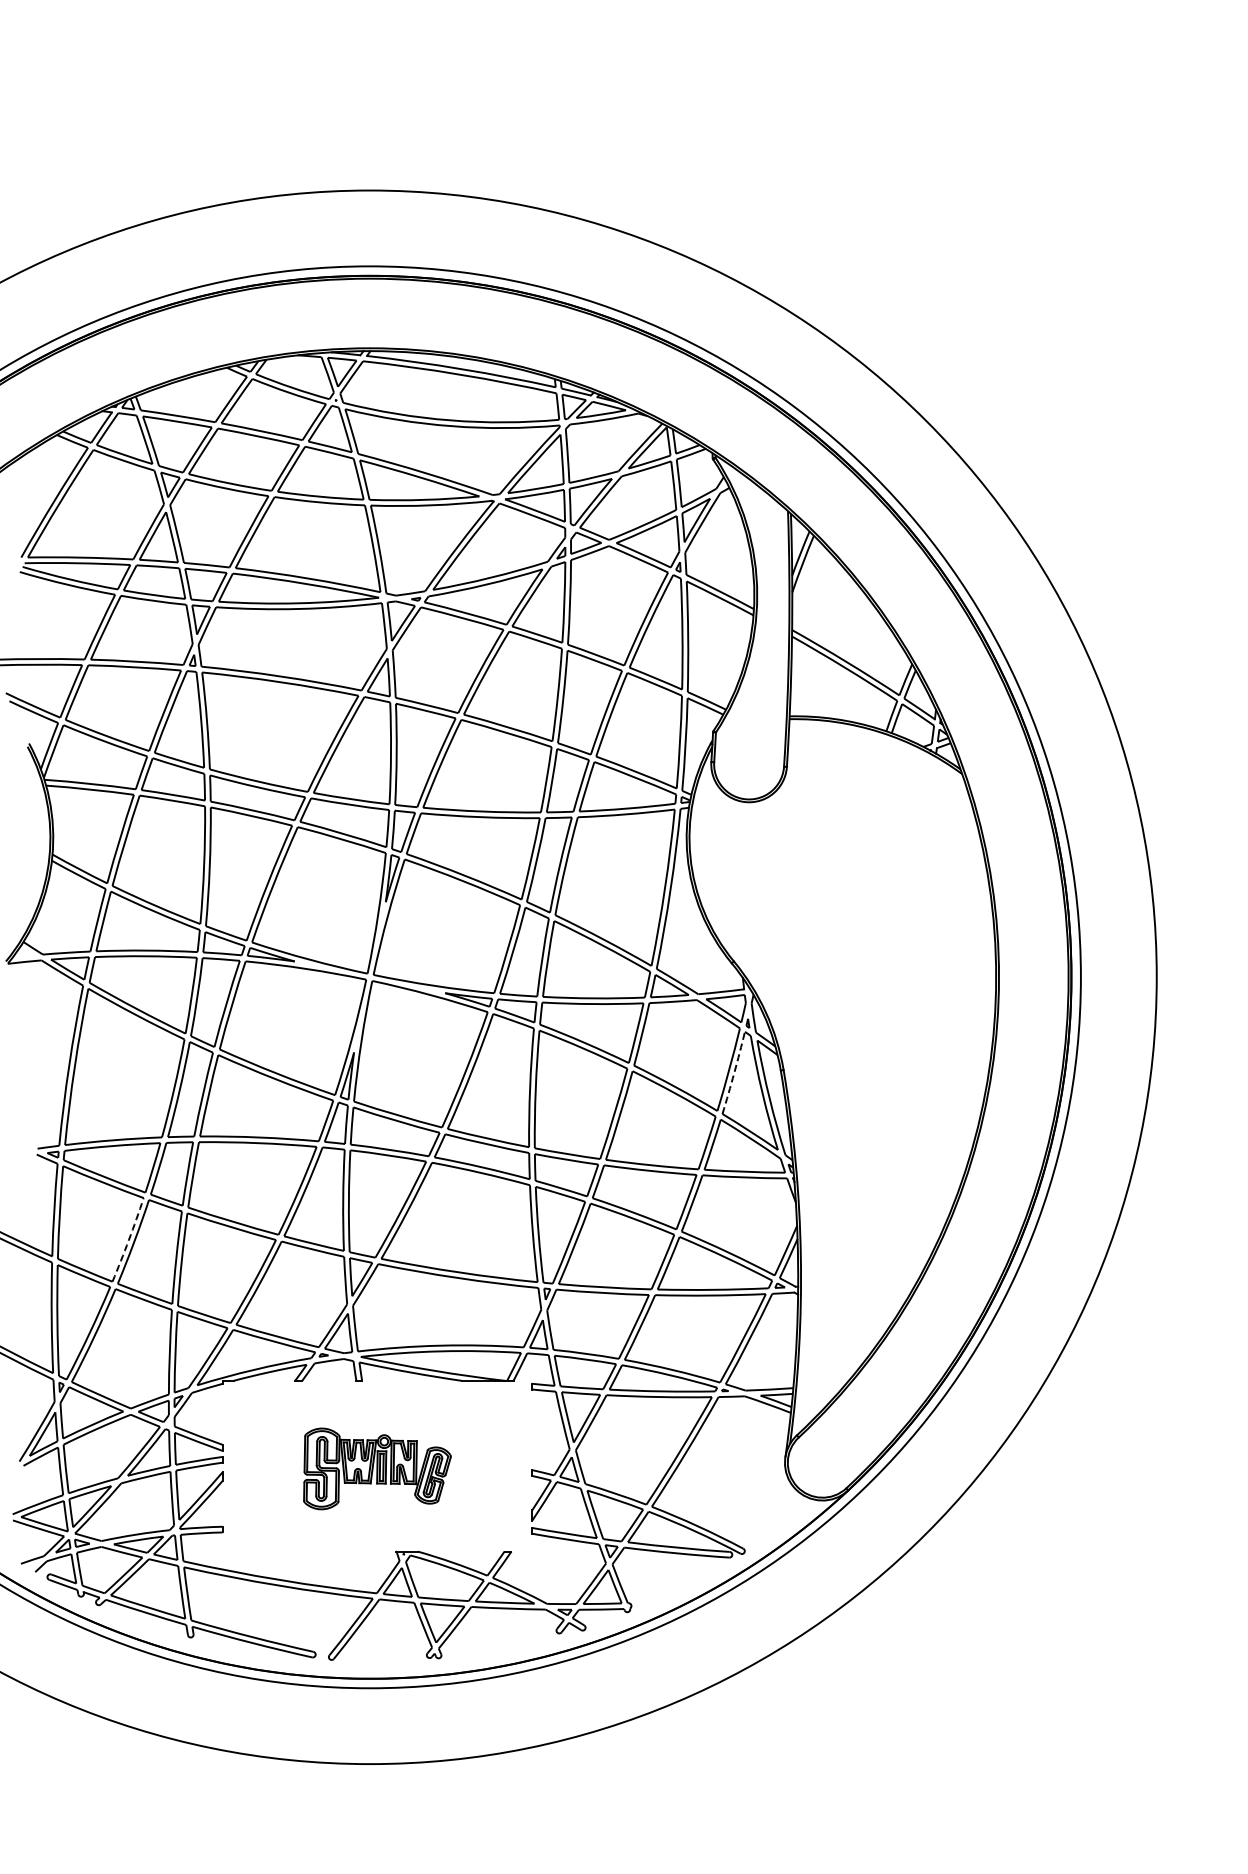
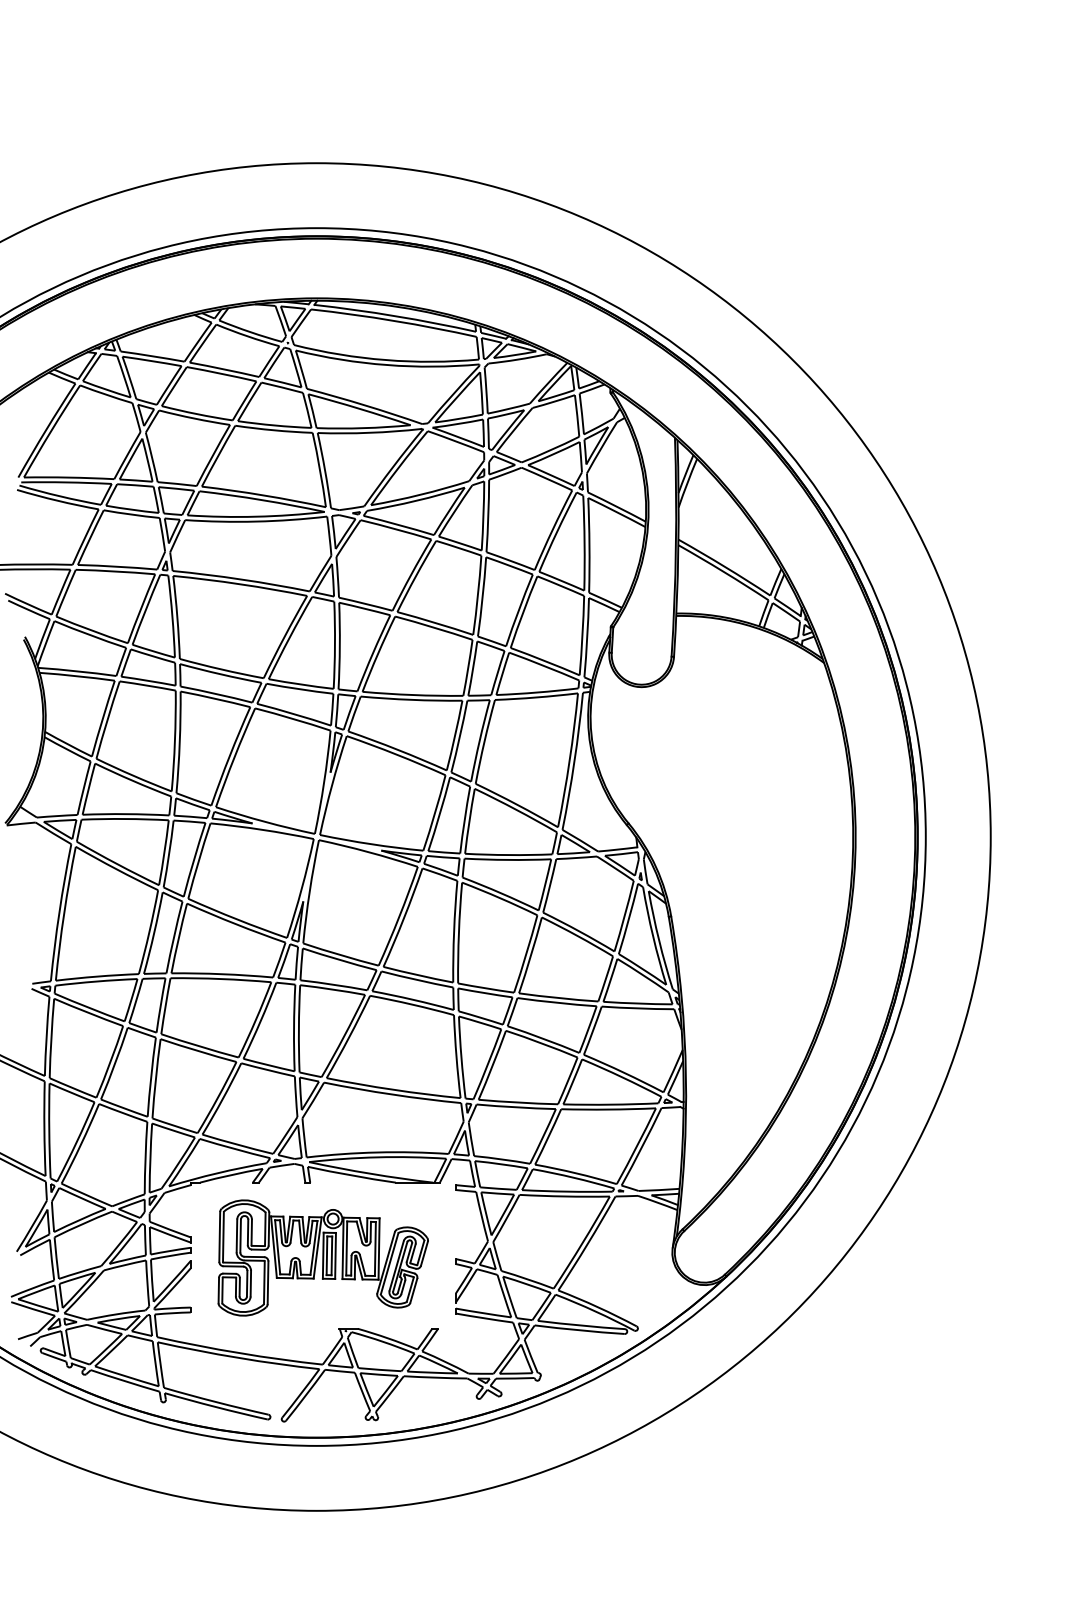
arc: (734, 1073) -> (629, 919), dashed -> solid
arc: (128, 1240) -> (110, 1062), dashed -> solid
part: (377, 1468) -> (323, 1257), size x1.67

